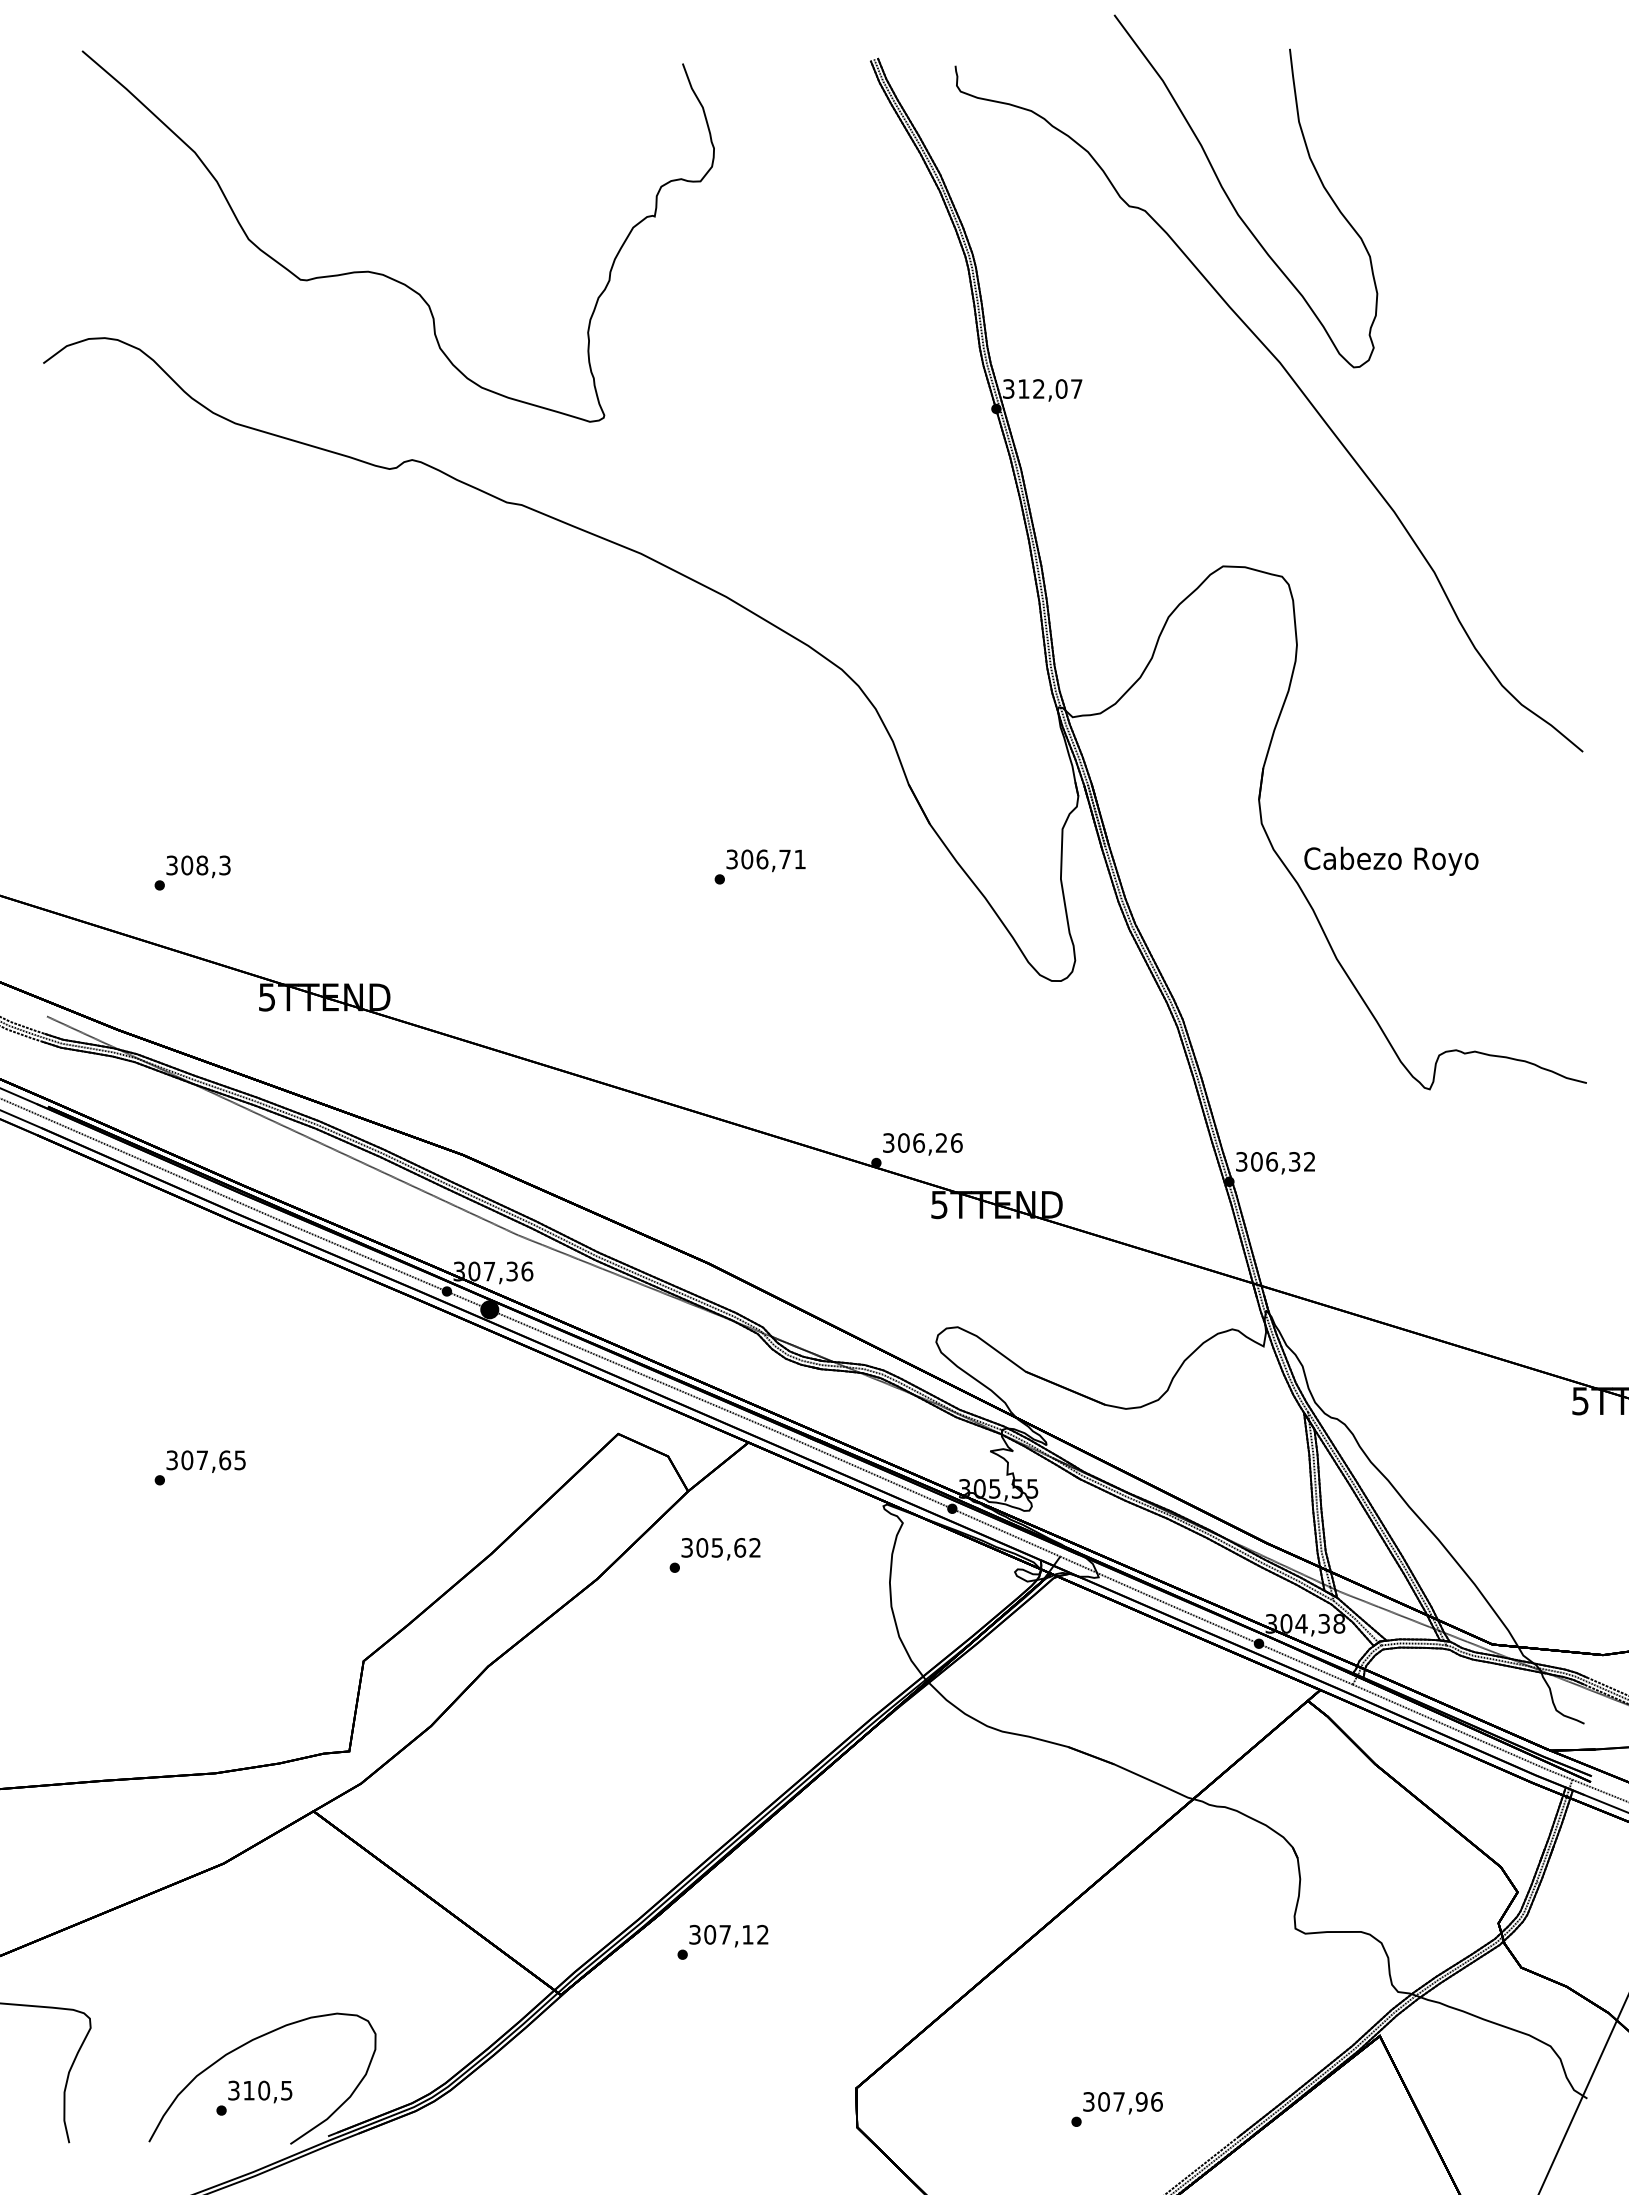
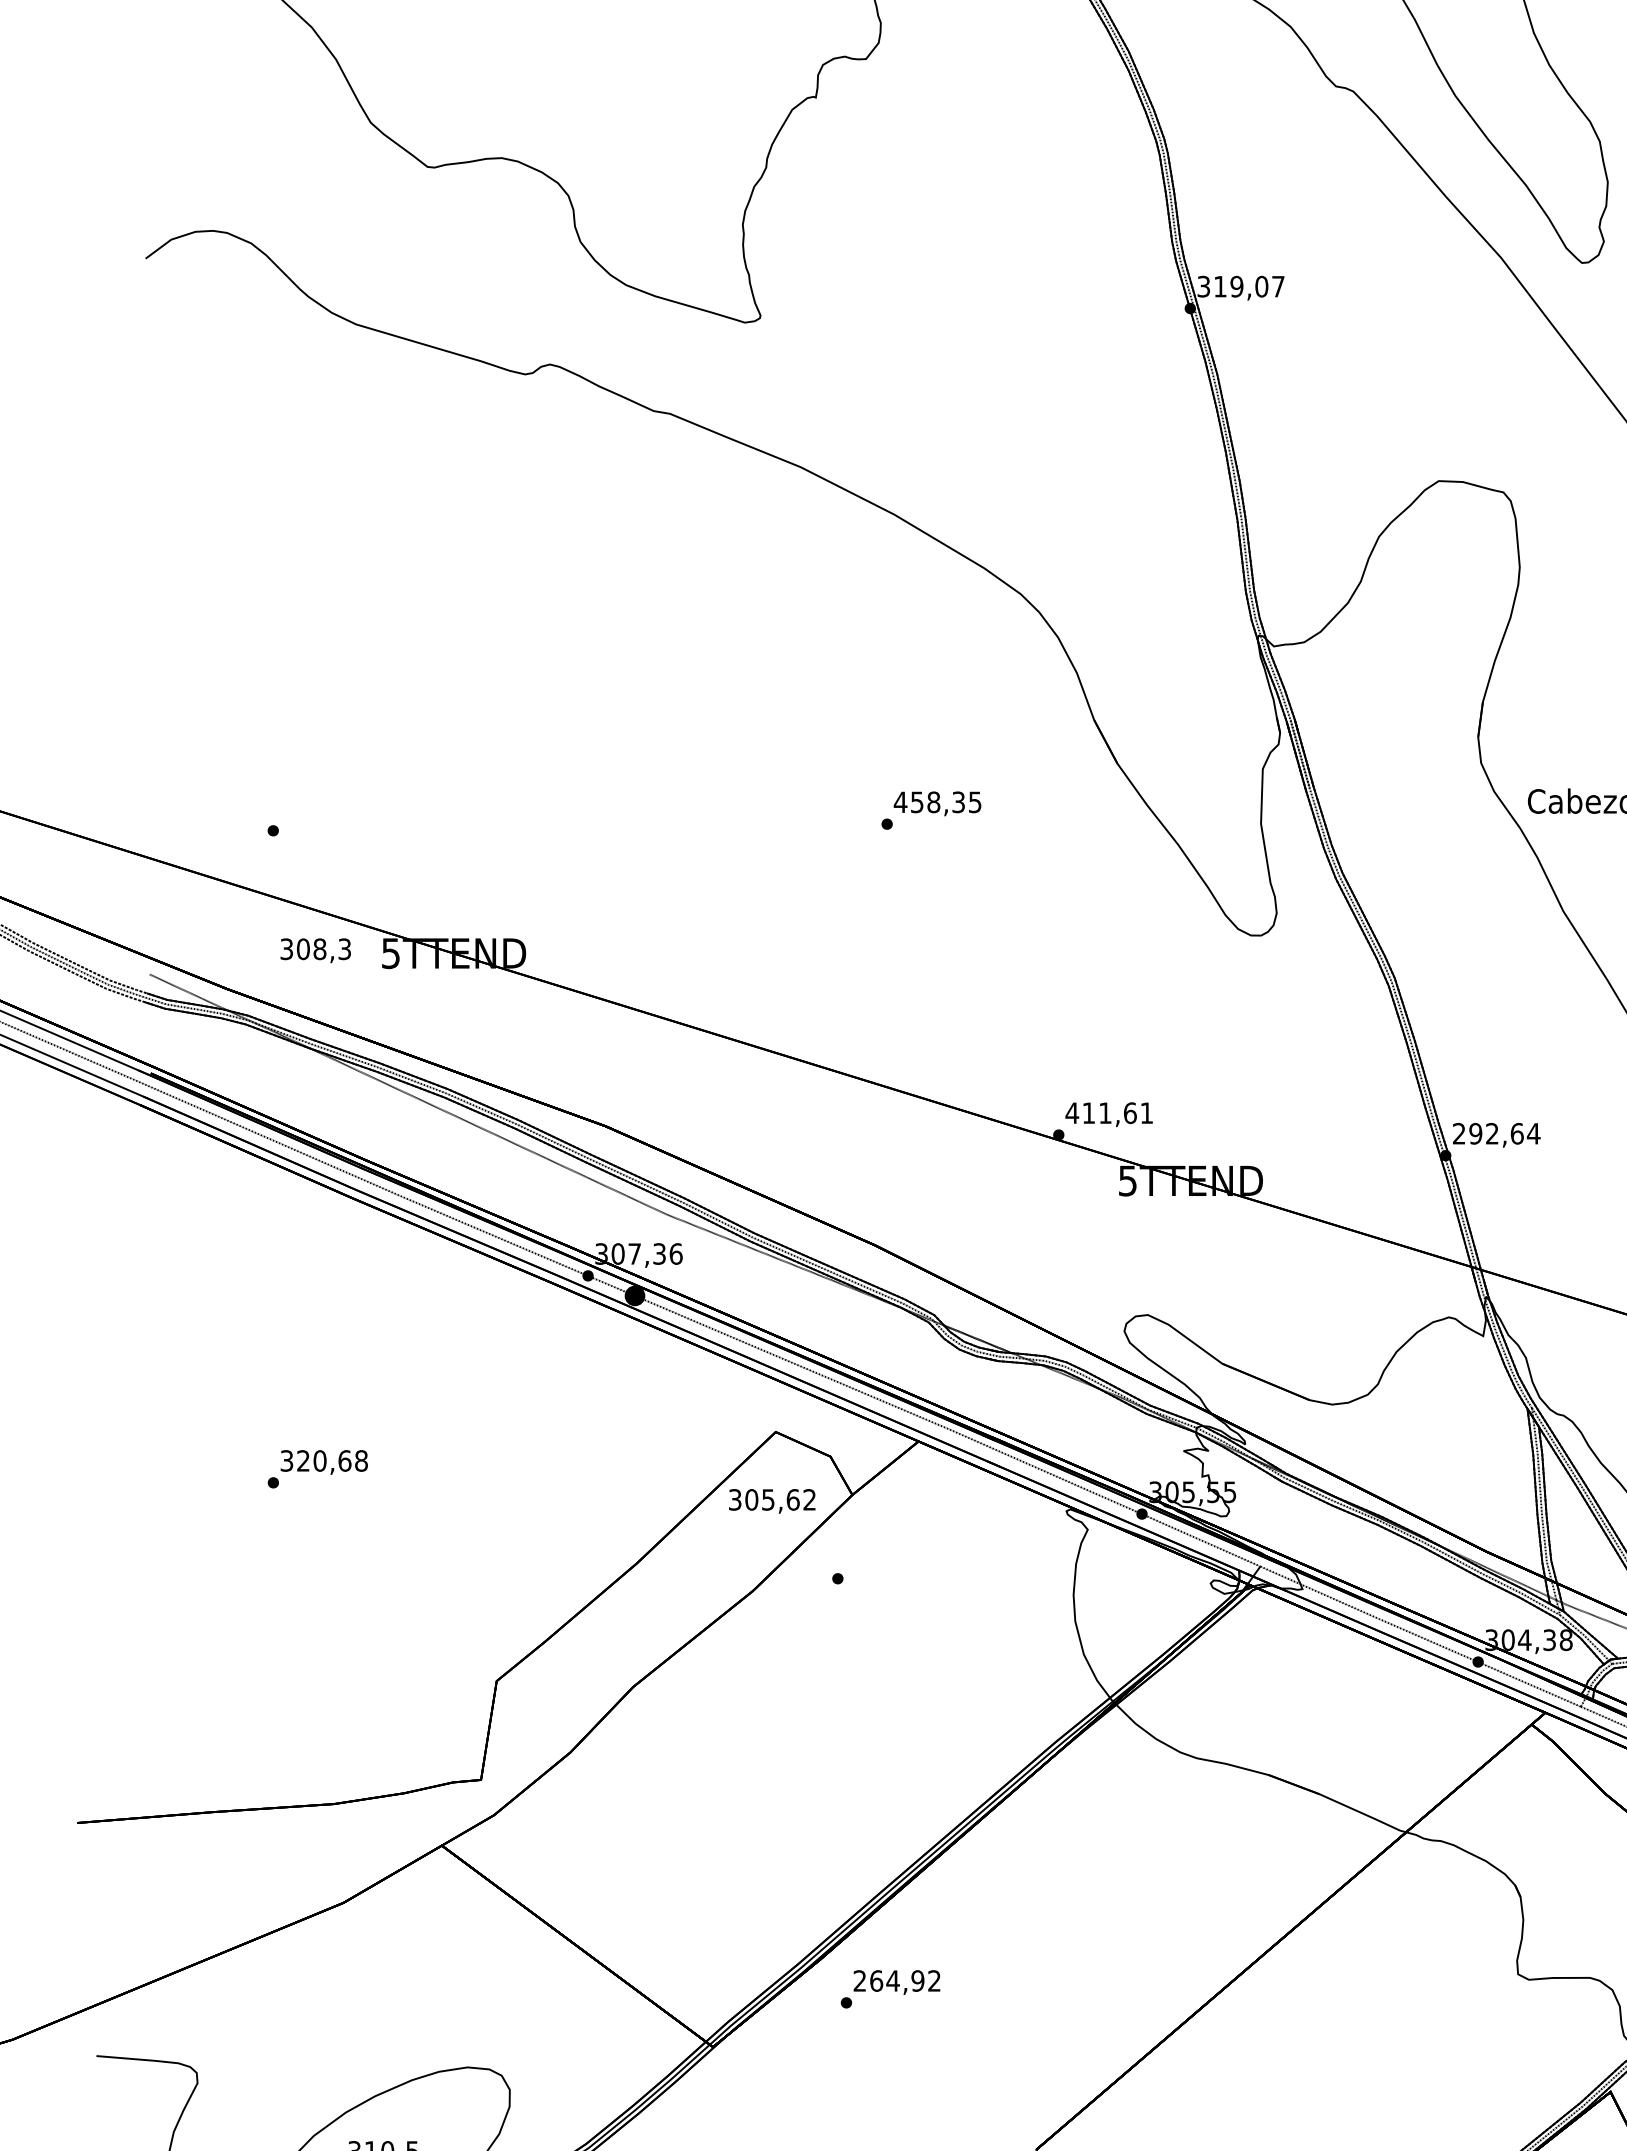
text: (1038, 388) -> (1236, 286), 312,07 -> 319,07
text: (765, 859) -> (937, 802), 306,71 -> 458,35
text: (198, 866) -> (315, 950), moved
text: (922, 1142) -> (1109, 1112), 306,26 -> 411,61
text: (1275, 1161) -> (1496, 1133), 306,32 -> 292,64
text: (213, 1460) -> (332, 1461), 307,65 -> 320,68
text: (720, 1549) -> (771, 1501), moved
text: (721, 1934) -> (888, 1980), 307,12 -> 264,92

